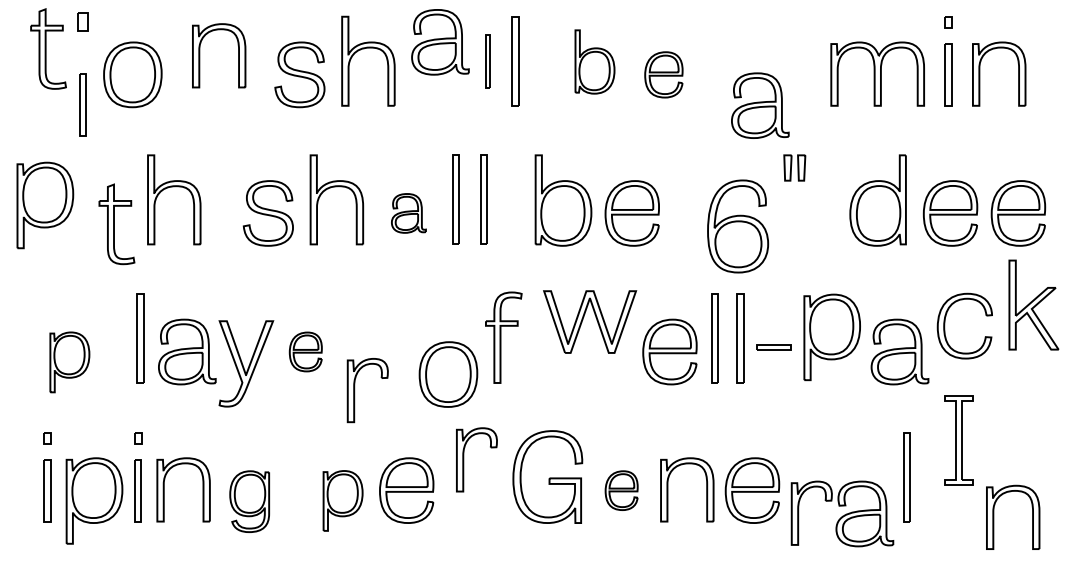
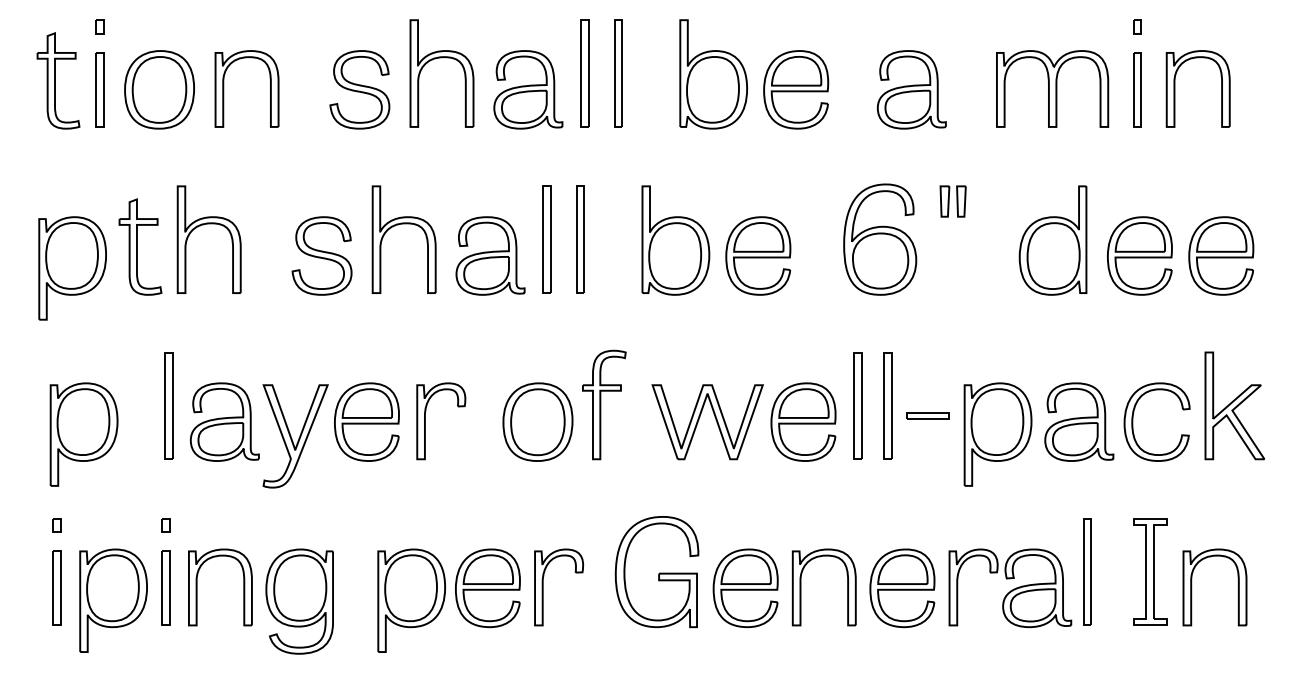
part: (82, 22) -> (99, 26), size x0.62
part: (440, 42) -> (528, 89), moved
part: (48, 48) -> (58, 80), moved
part: (200, 55) -> (224, 88), moved
part: (487, 61) -> (584, 73), size x1.67
part: (594, 62) -> (713, 74), size x1.43
part: (664, 74) -> (796, 89), size x1.43
part: (82, 104) -> (99, 89), moved
part: (760, 105) -> (911, 89), moved
part: (45, 205) -> (72, 268), moved
part: (408, 213) -> (490, 255), size x1.67
part: (116, 223) -> (140, 246), moved
part: (738, 226) -> (880, 239), moved
part: (1033, 304) -> (1234, 405), moved
part: (583, 320) -> (699, 420), moved
part: (945, 325) -> (1133, 421), moved
part: (831, 337) -> (997, 434), moved
part: (305, 351) -> (366, 421), size x1.67
part: (69, 362) -> (83, 434), size x1.43
part: (448, 374) -> (537, 421), moved
part: (354, 390) -> (425, 421), moved
part: (959, 439) -> (1150, 571), moved
part: (463, 459) -> (543, 587), moved
part: (621, 490) -> (745, 588), size x1.67
part: (342, 500) -> (411, 600), size x1.43
part: (249, 501) -> (299, 601), size x1.43
part: (842, 514) -> (1010, 588), moved
part: (994, 517) -> (1192, 587), moved

